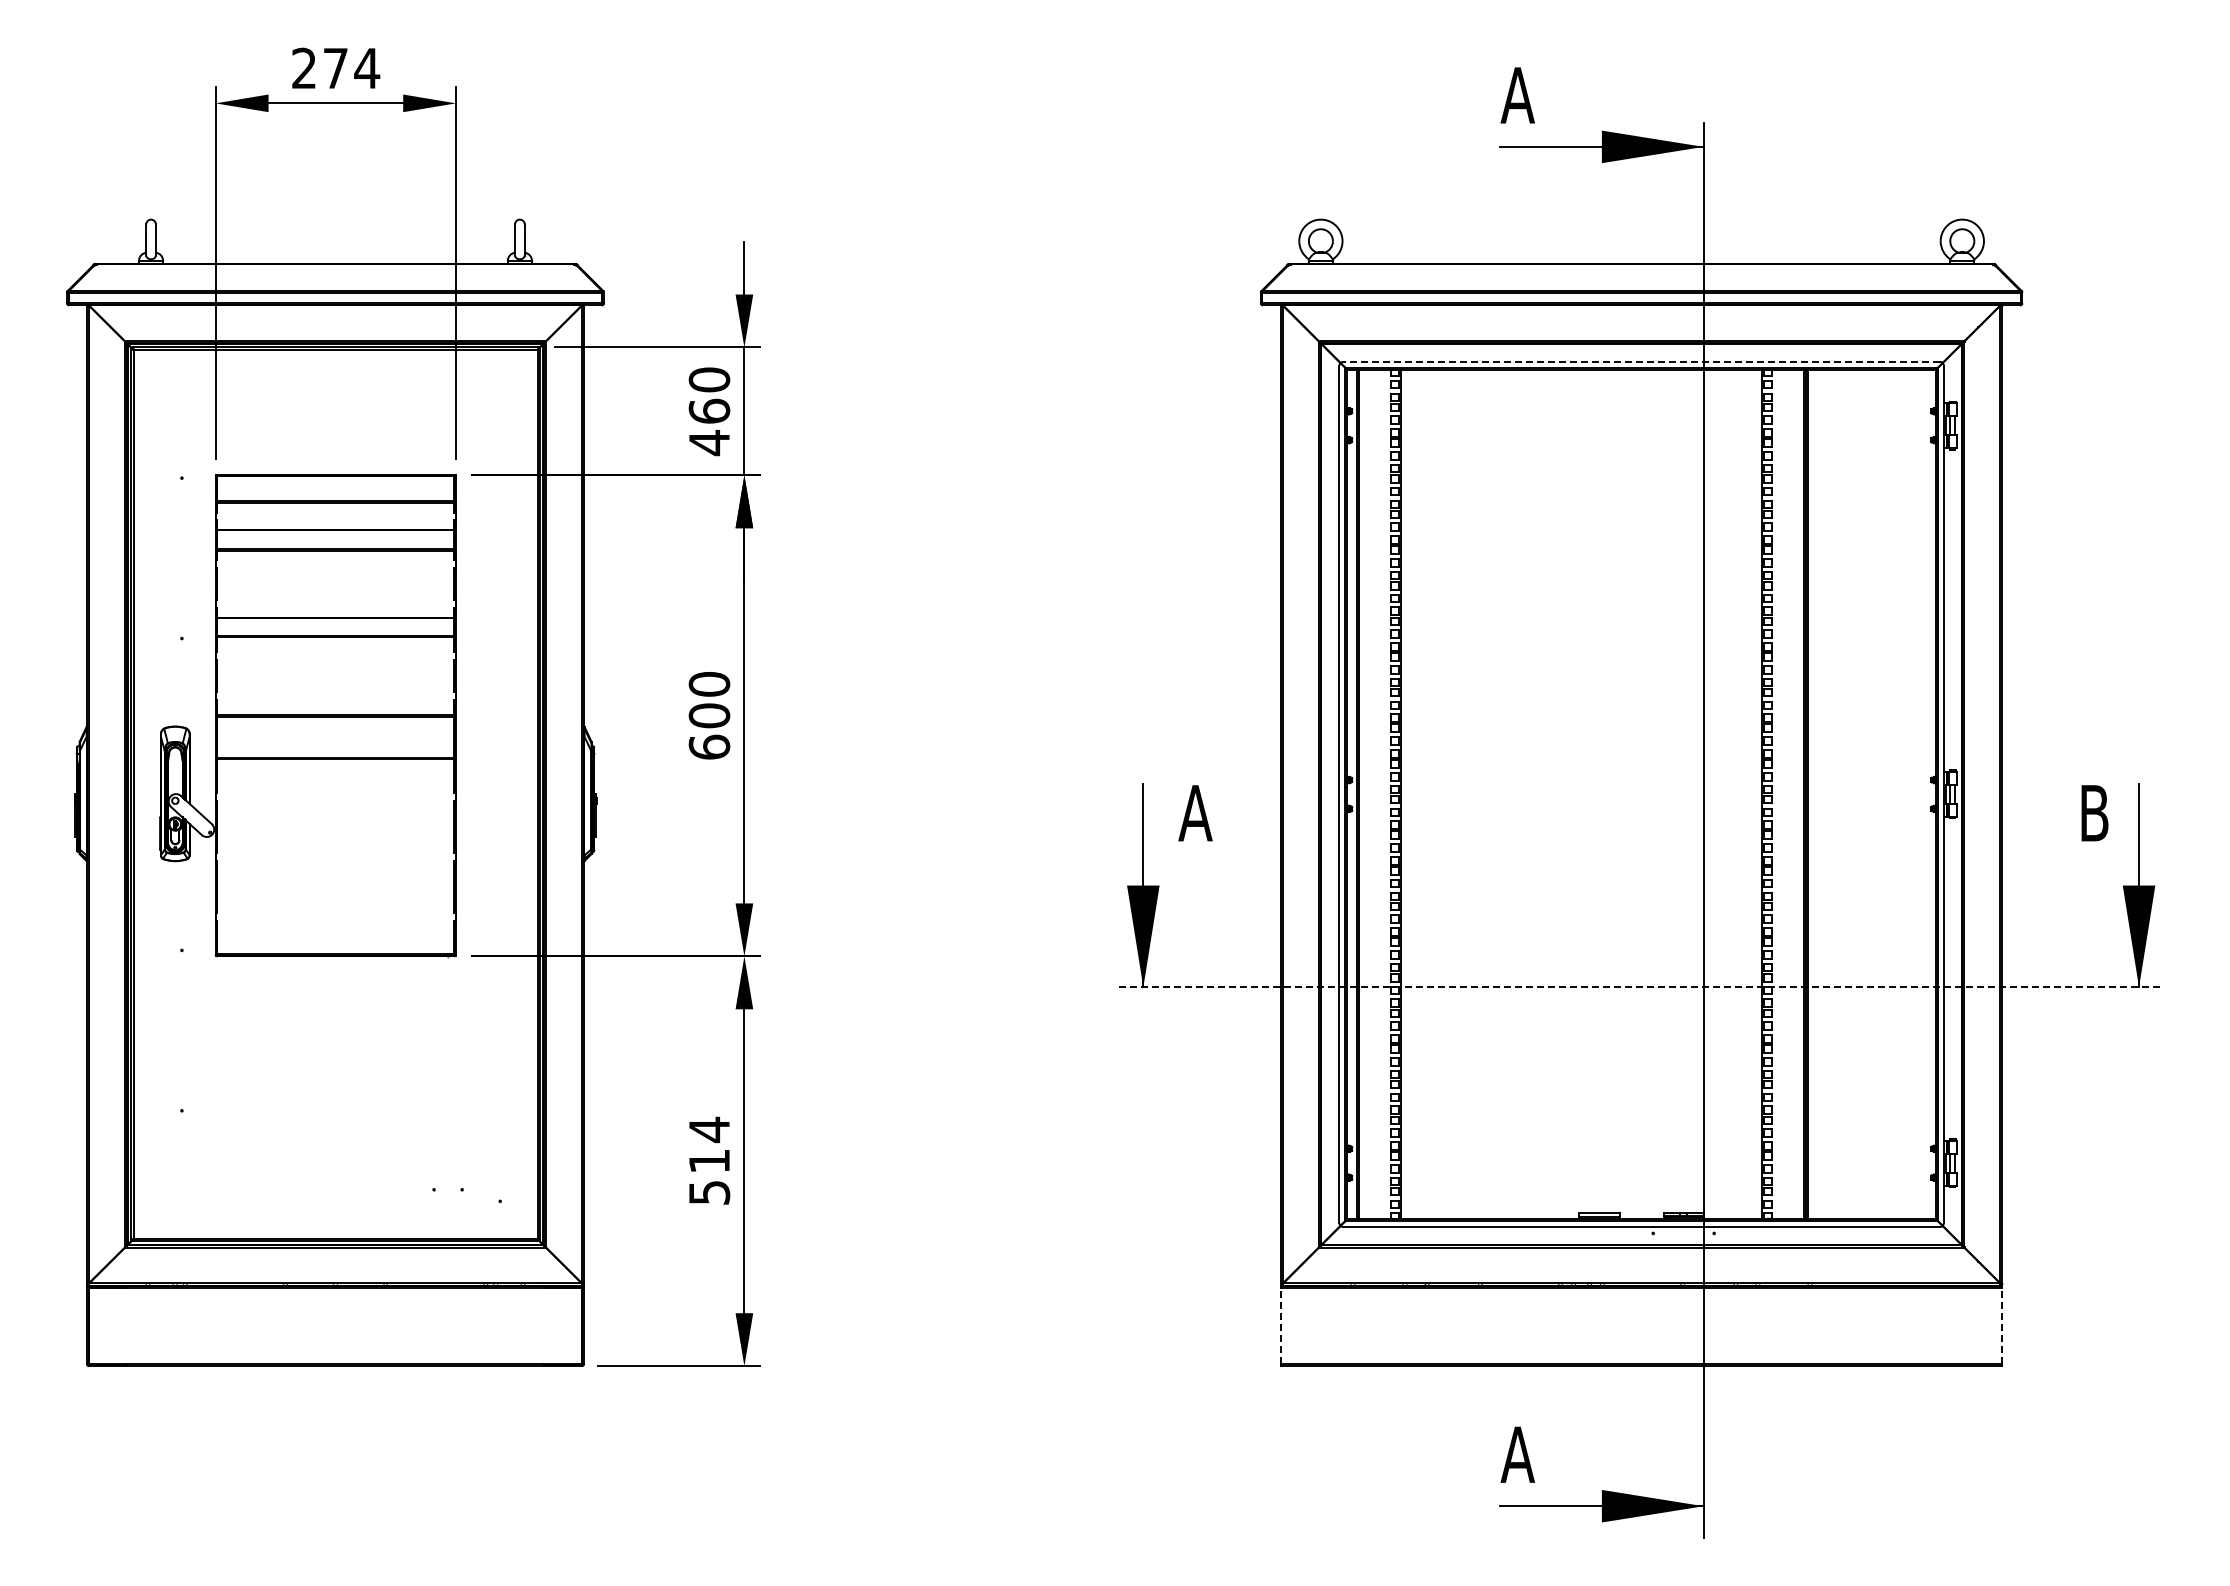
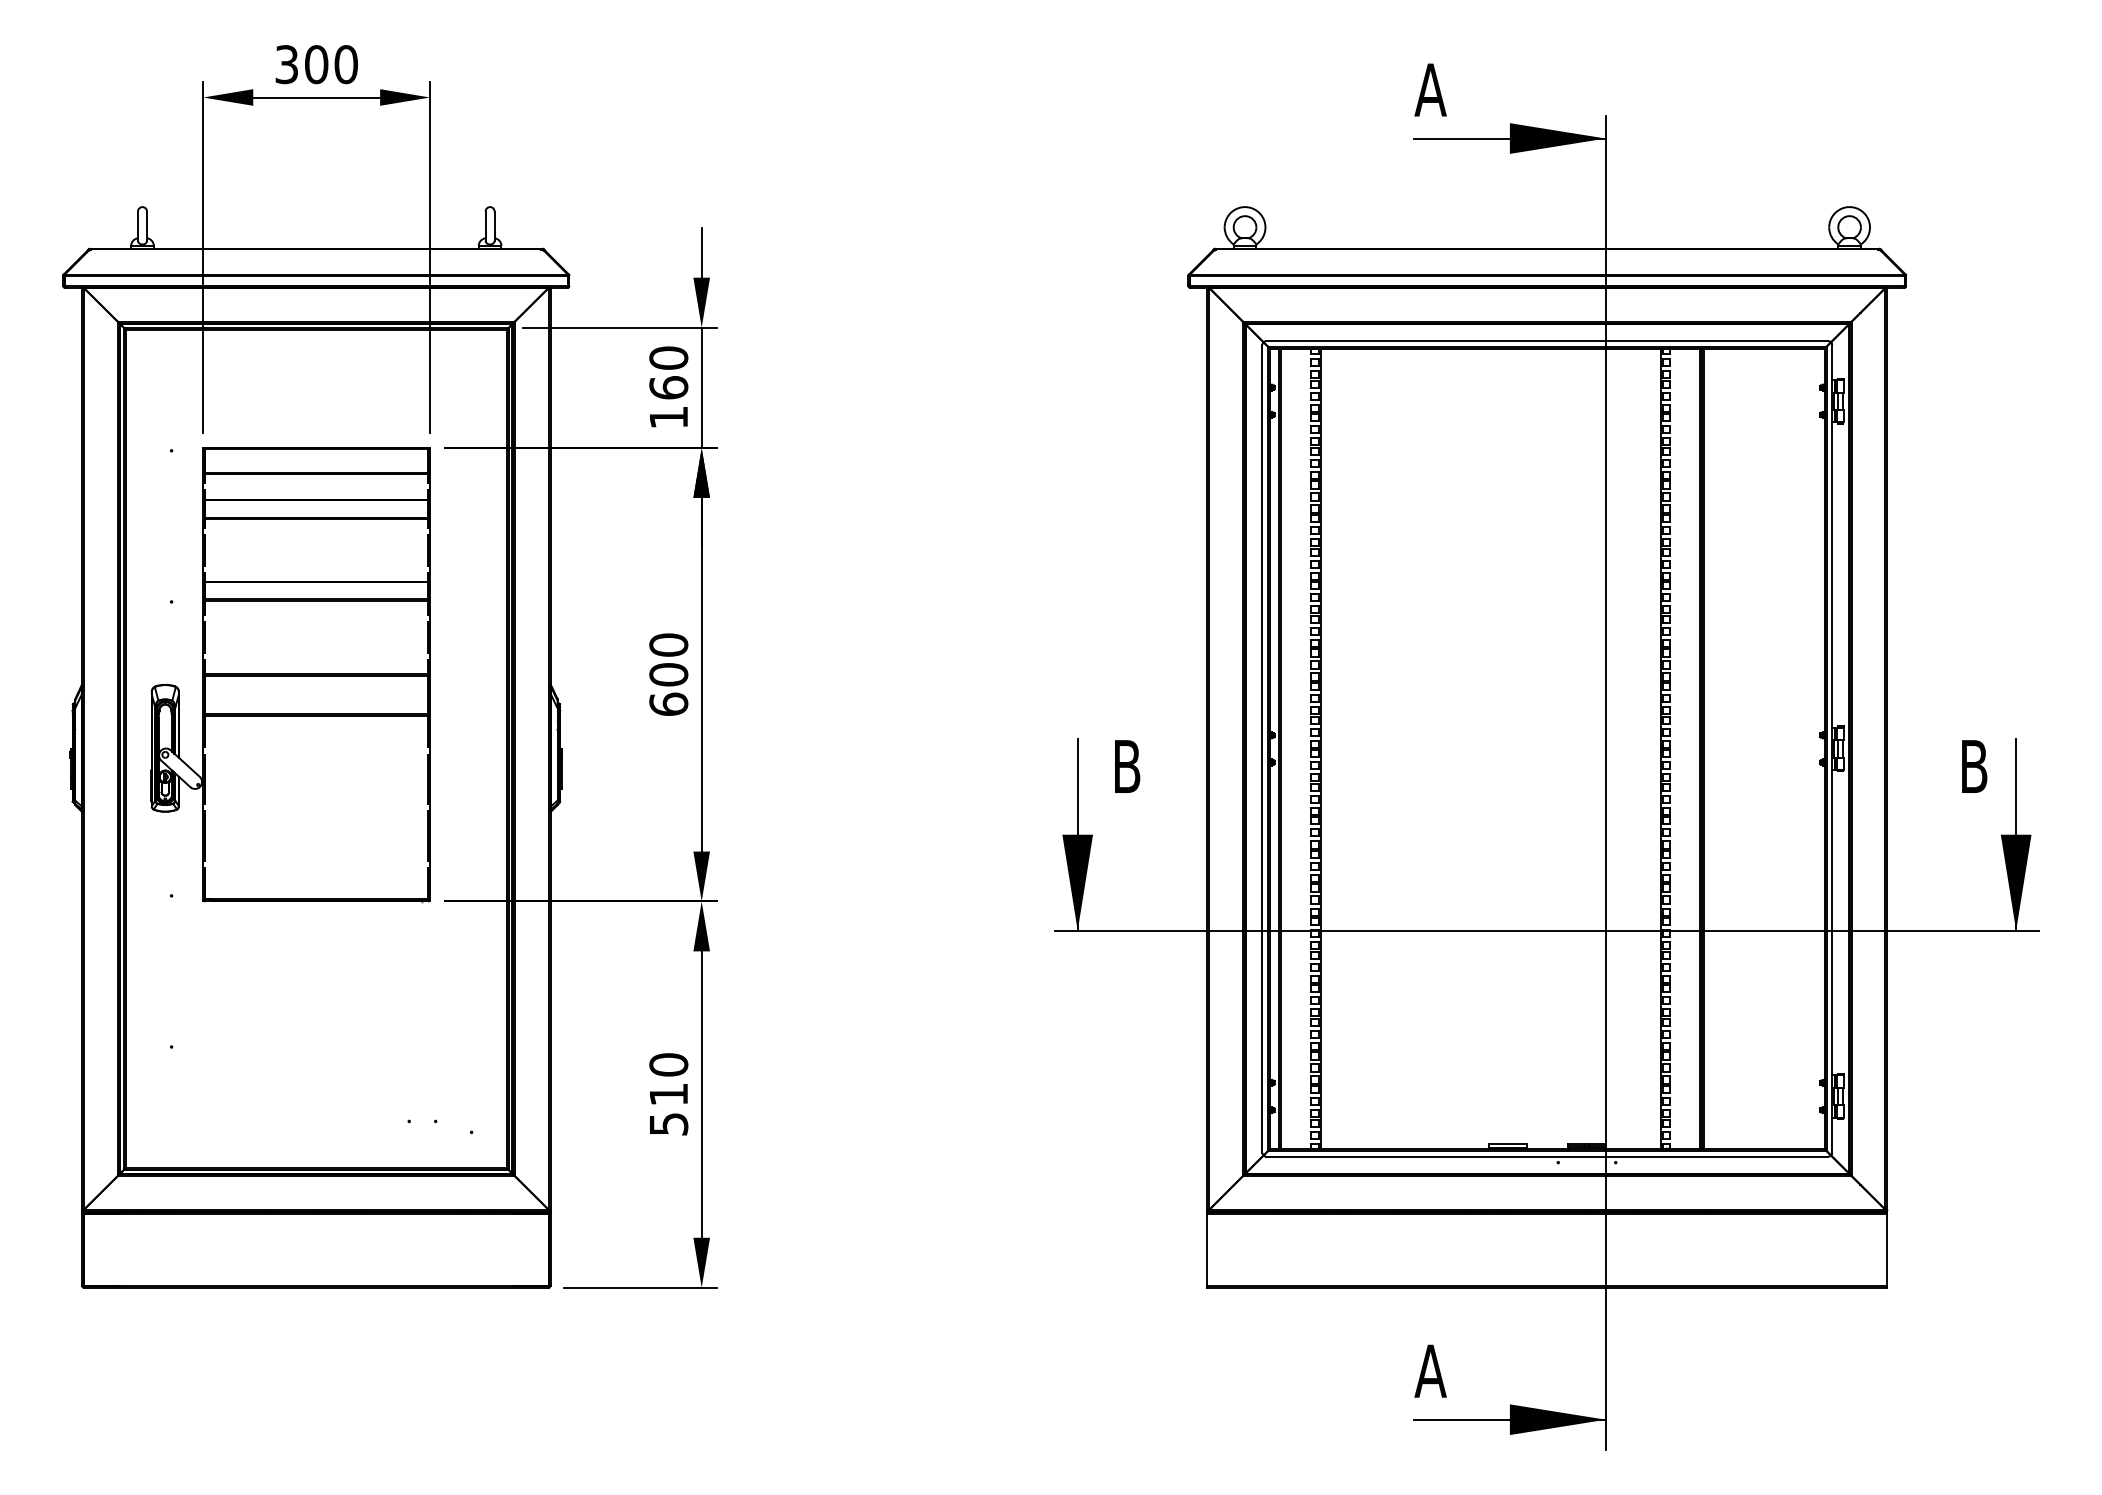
text: (336, 68) -> (317, 64), 274 -> 300
line: (1641, 361) -> (1547, 340), dashed -> solid
text: (709, 442) -> (668, 417), 460 -> 160
text: (1195, 813) -> (1126, 766), A -> B
line: (1641, 987) -> (1547, 930), dashed -> solid
text: (709, 1129) -> (668, 1064), 514 -> 510
line: (1280, 1325) -> (1206, 1249), dashed -> solid
line: (2002, 1325) -> (1887, 1249), dashed -> solid

